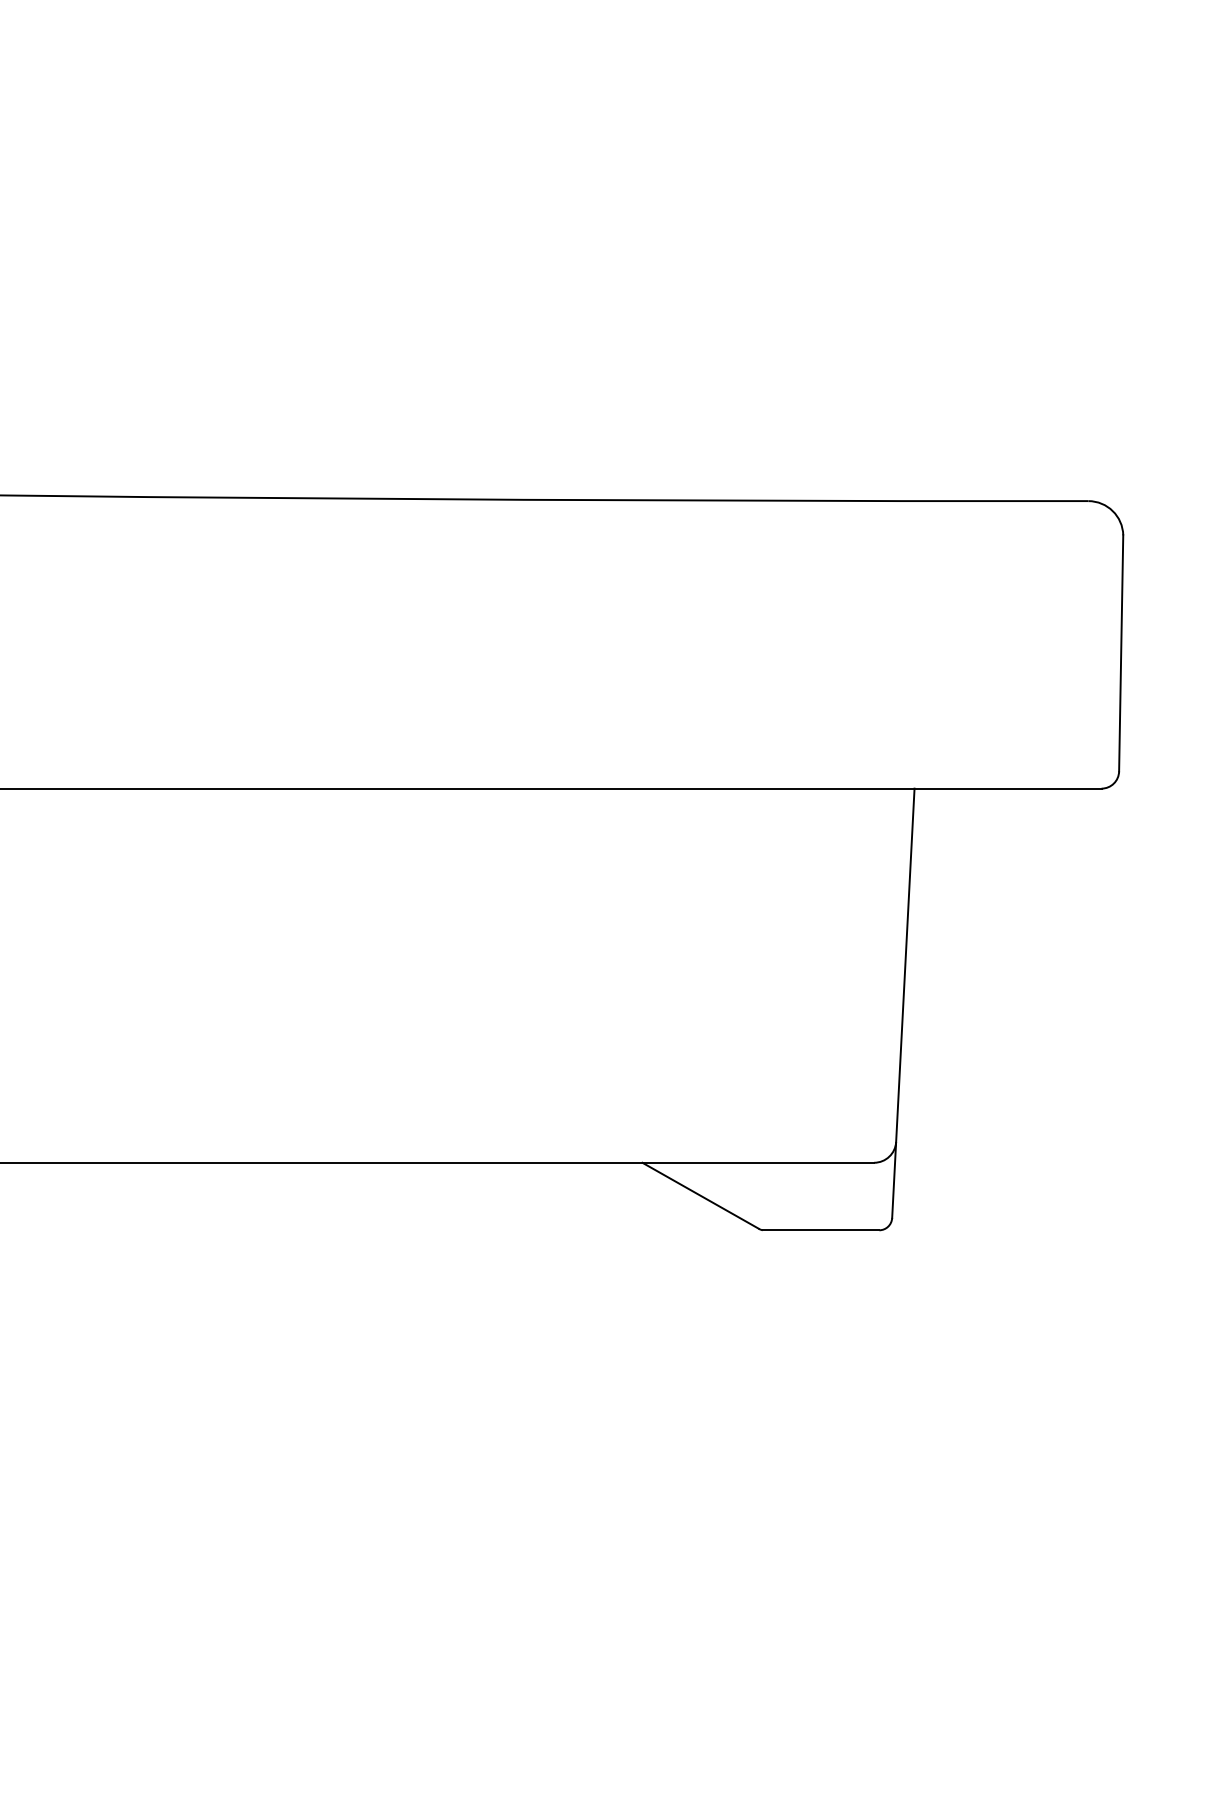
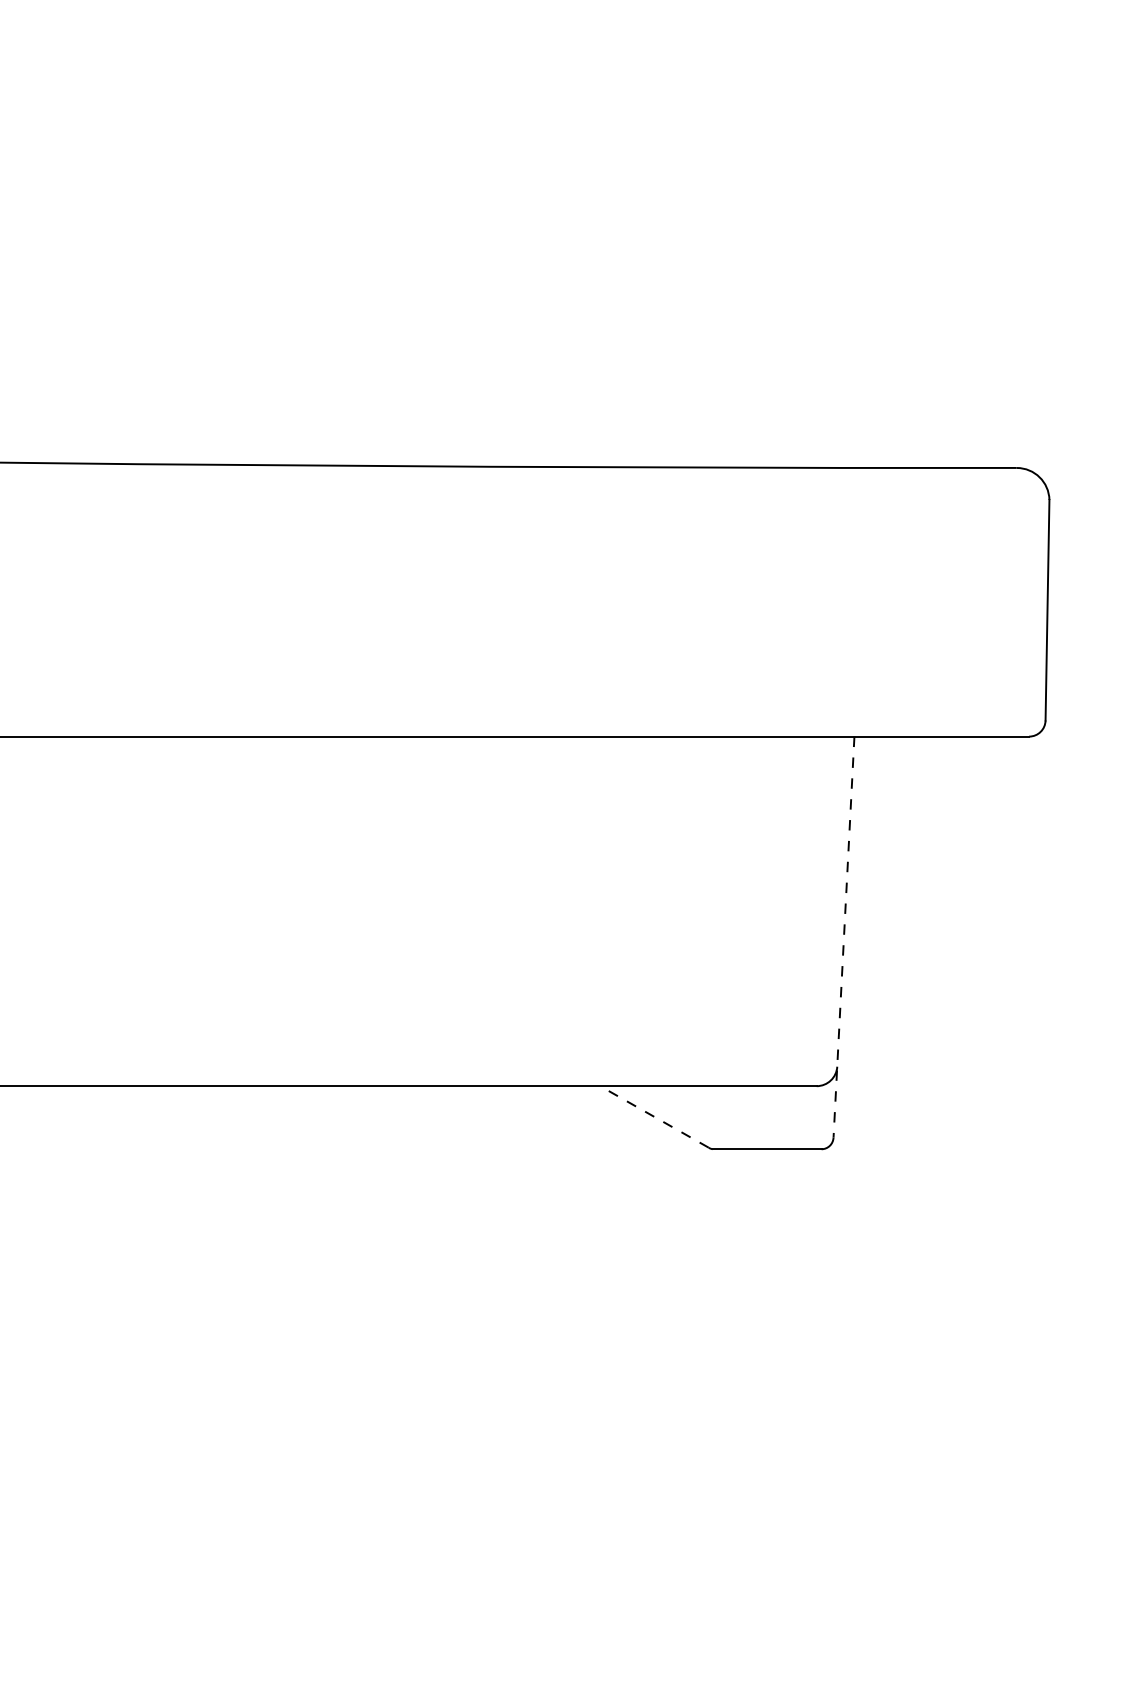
line: (903, 1003) -> (844, 937), solid -> dashed
line: (700, 1195) -> (654, 1116), solid -> dashed

